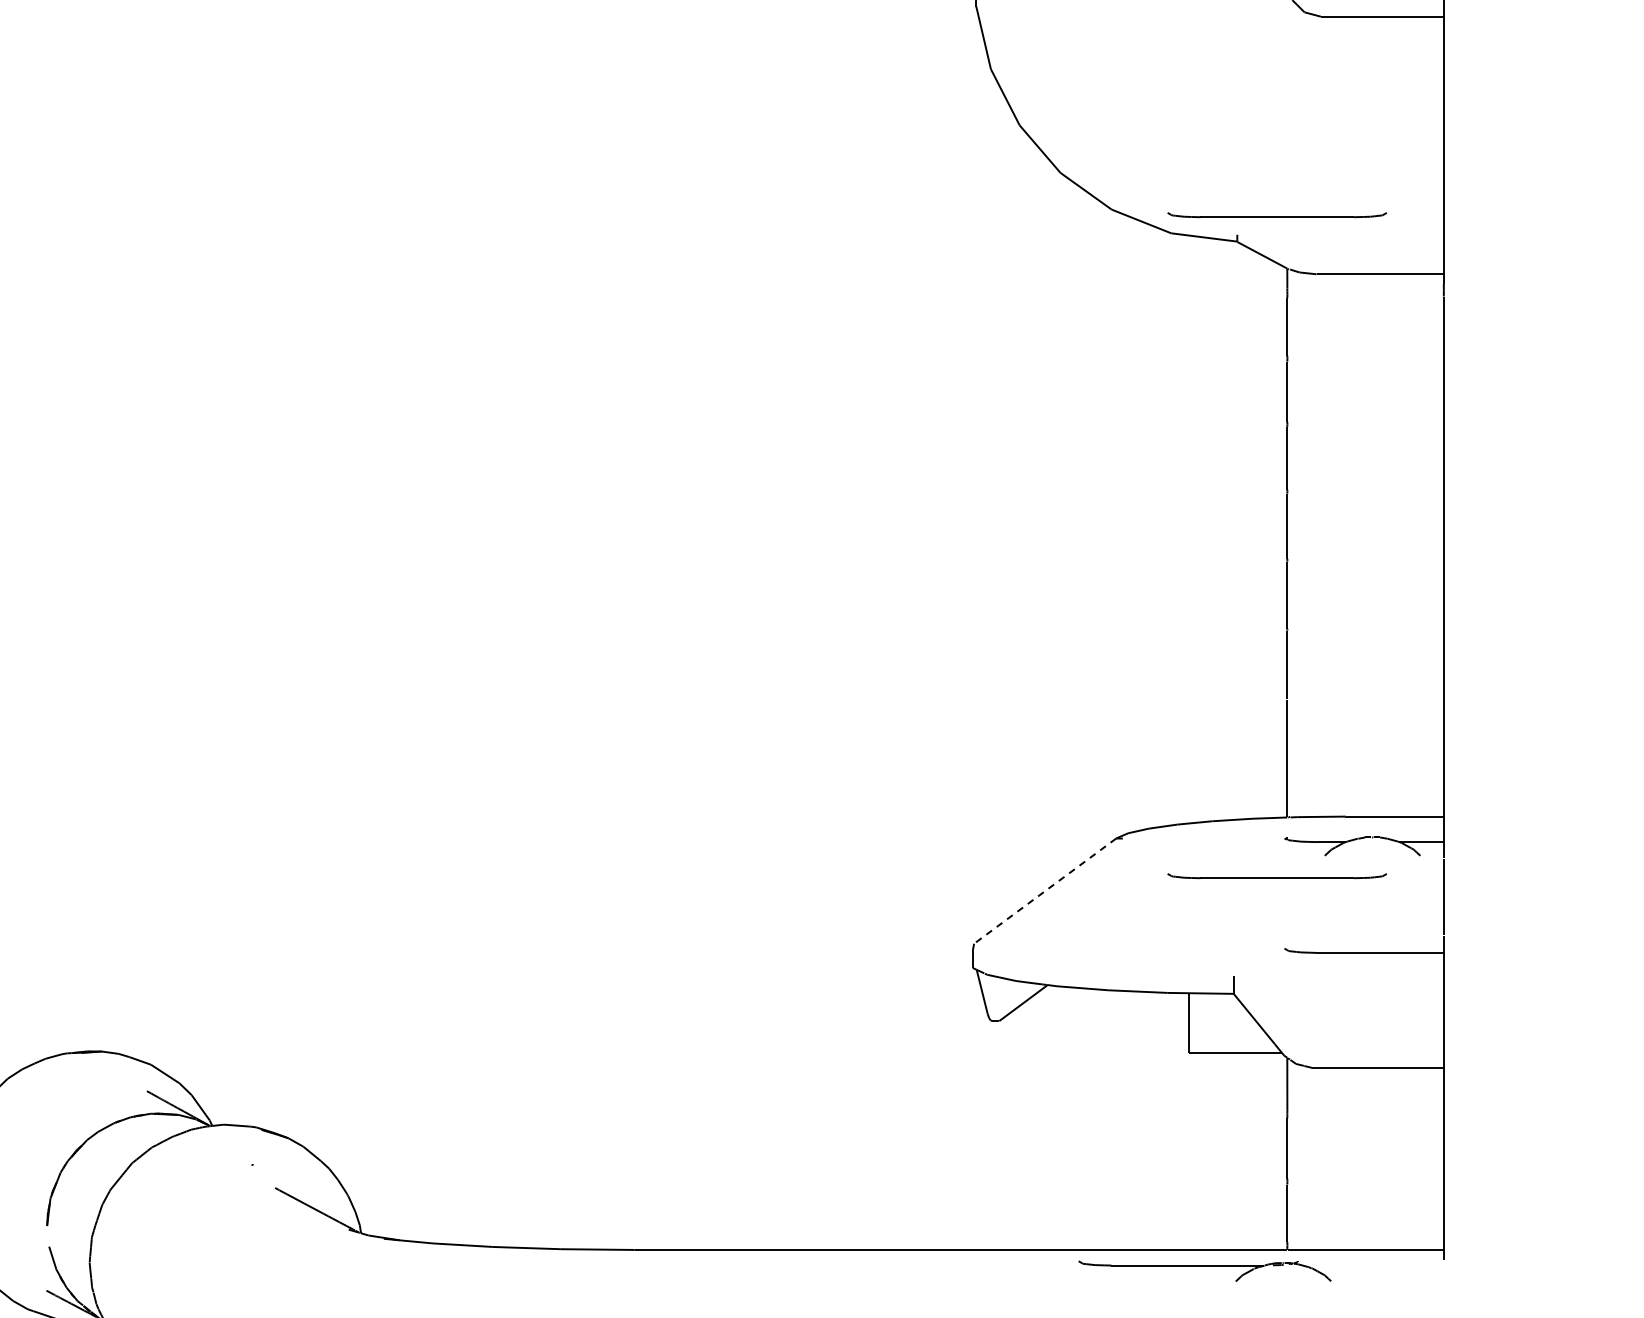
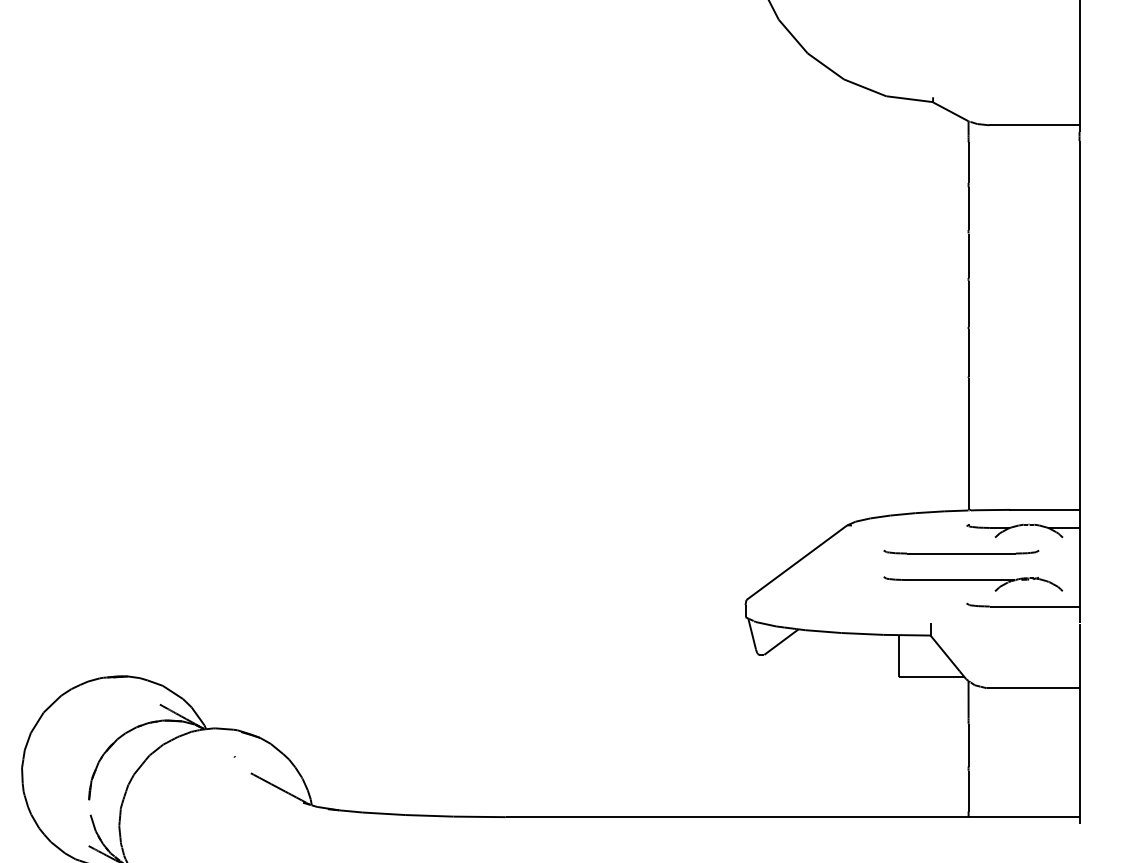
part: (1277, 215) -> (961, 83), removed
line: (1044, 891) -> (796, 562), dashed -> solid
part: (1204, 1270) -> (972, 583), moved

